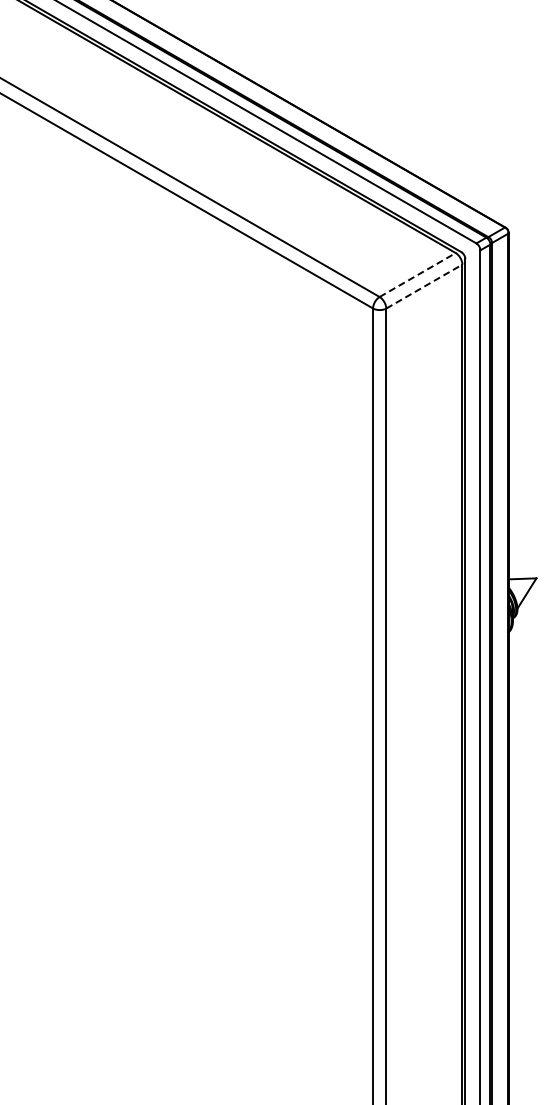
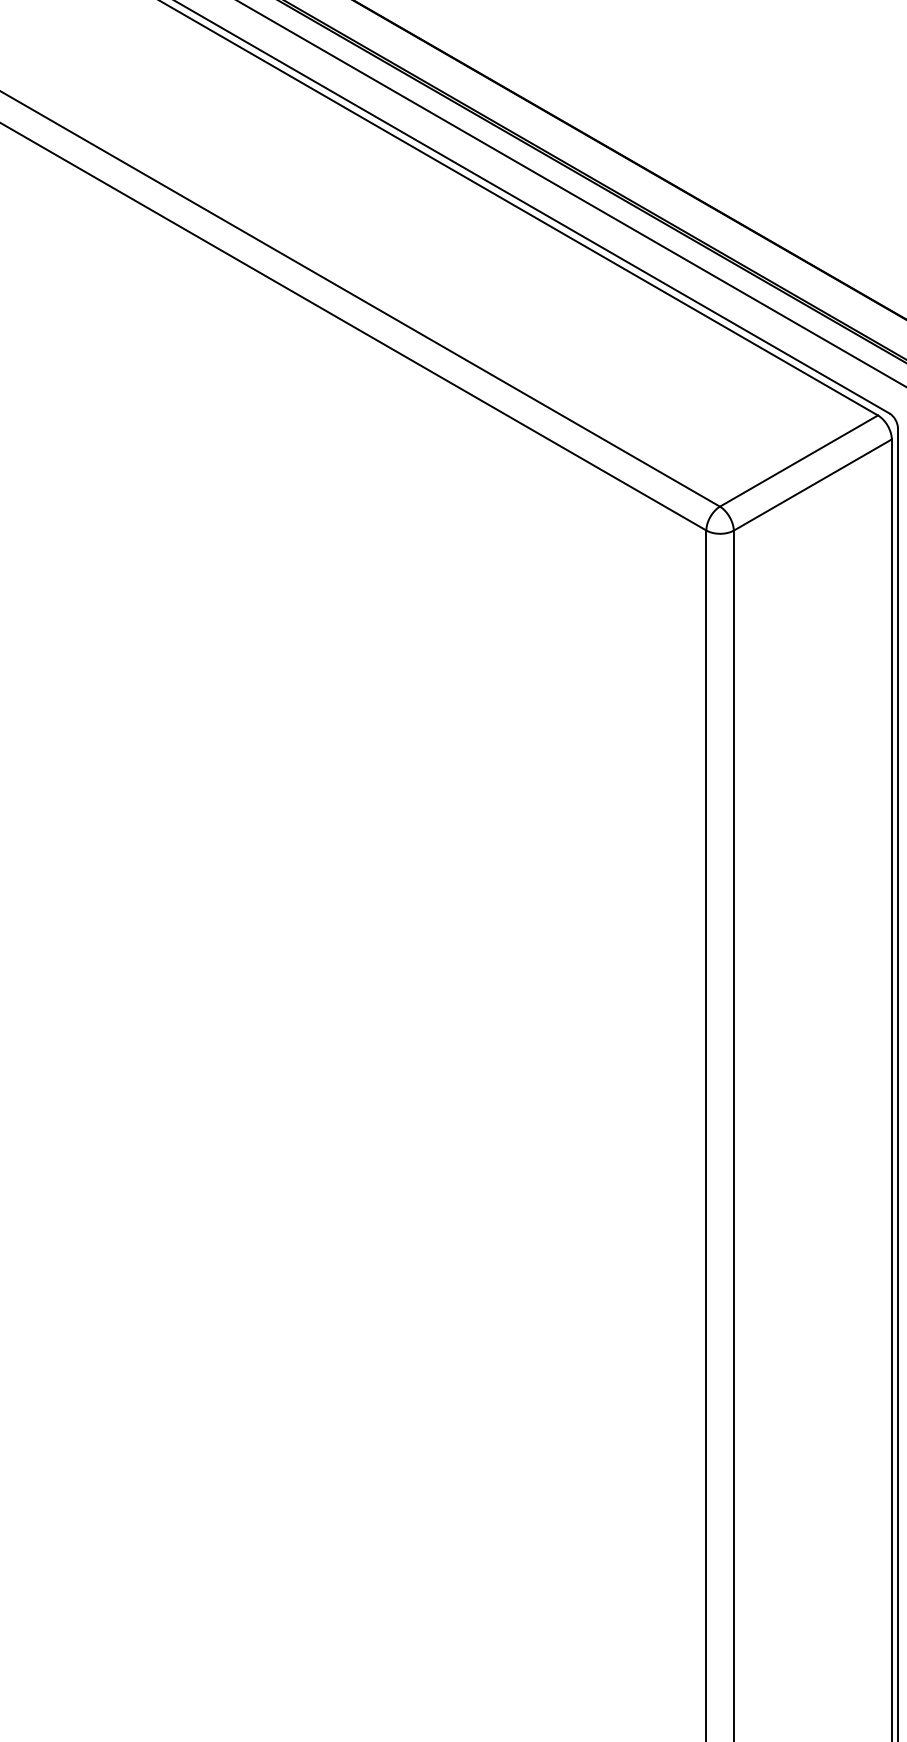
line: (417, 275) -> (798, 462), dashed -> solid
line: (424, 286) -> (813, 484), dashed -> solid

